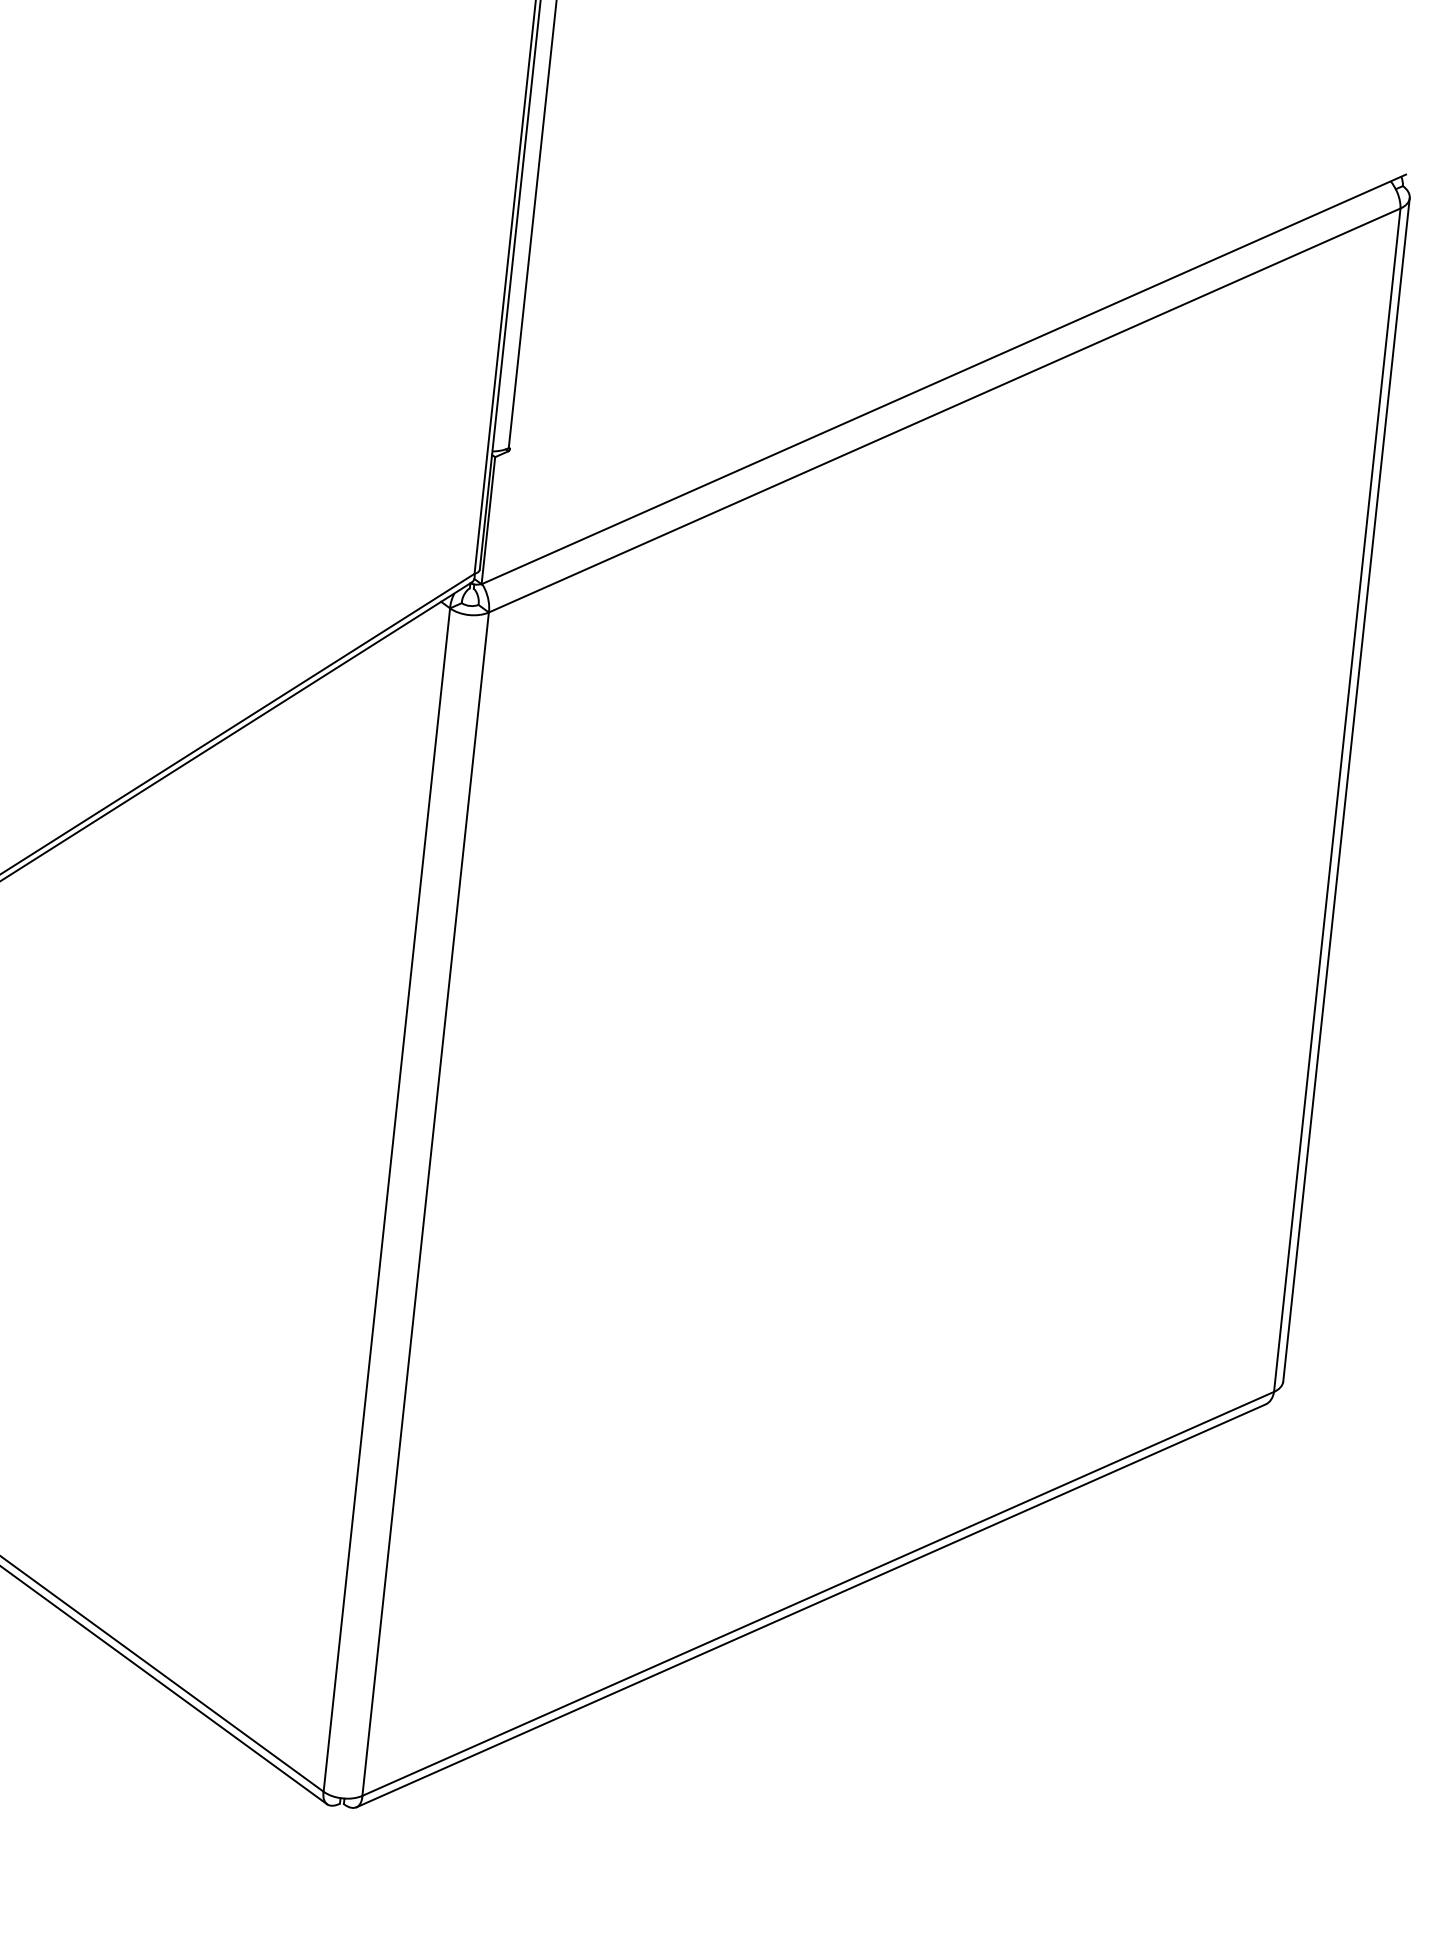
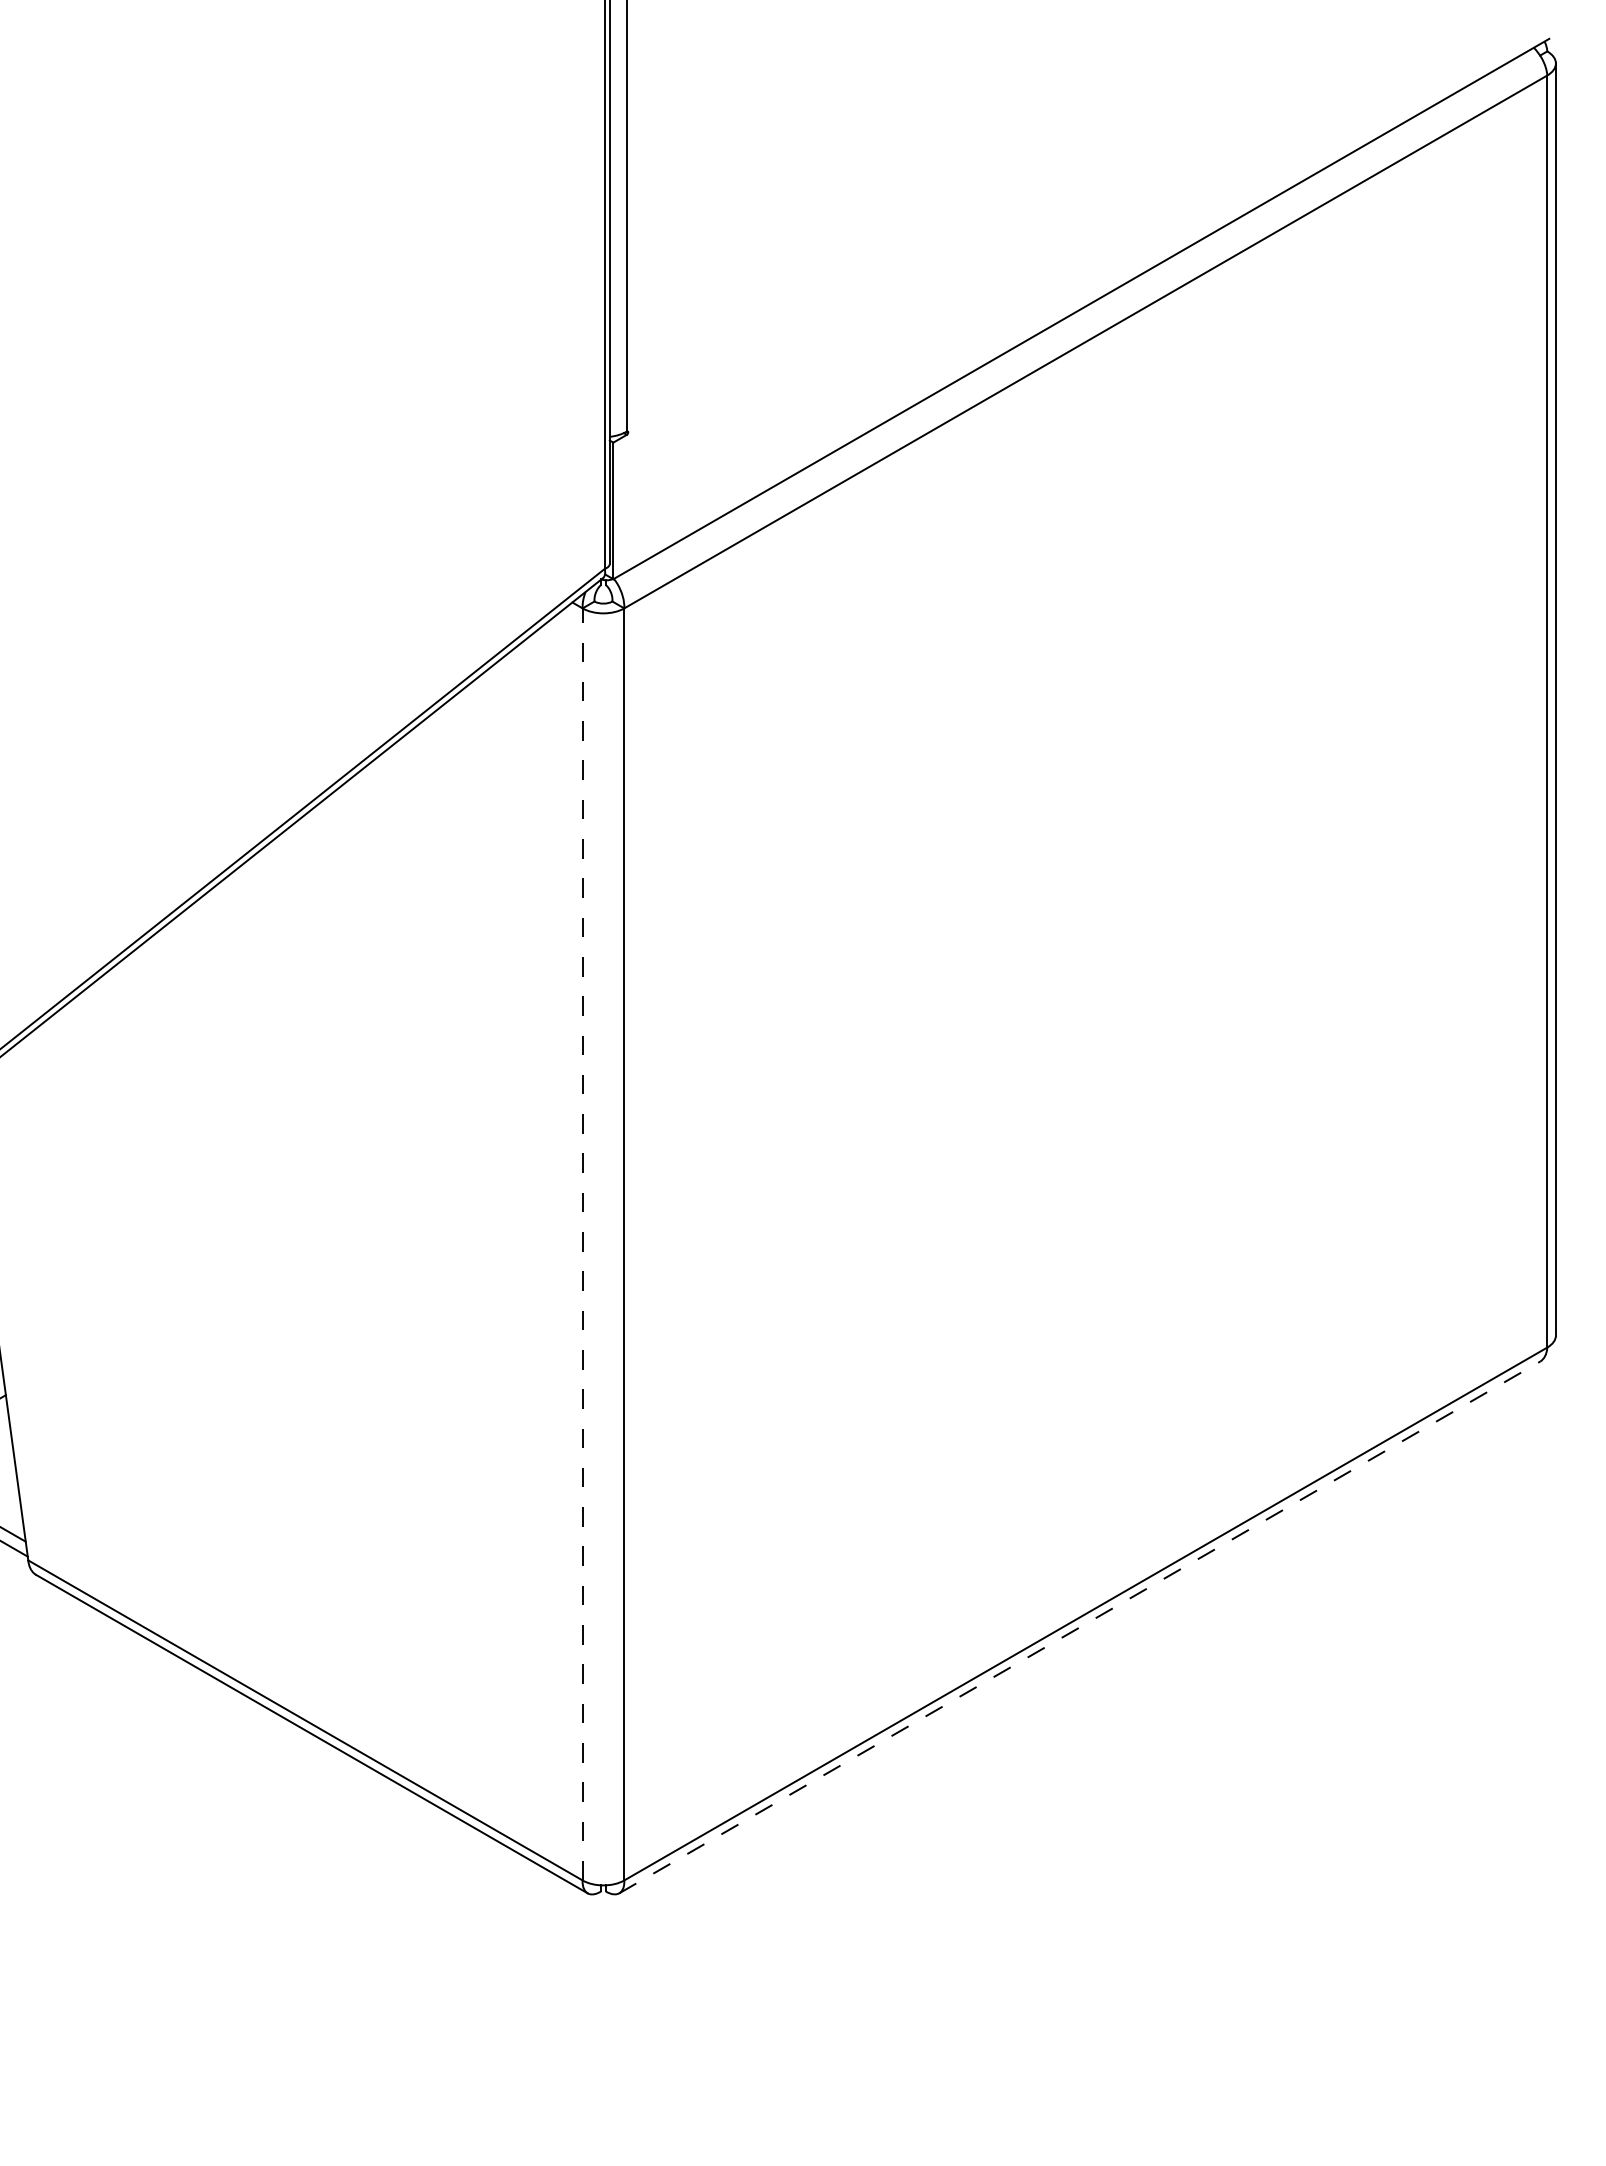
line: (386, 1199) -> (582, 1243), solid -> dashed
line: (811, 1605) -> (1079, 1627), solid -> dashed

